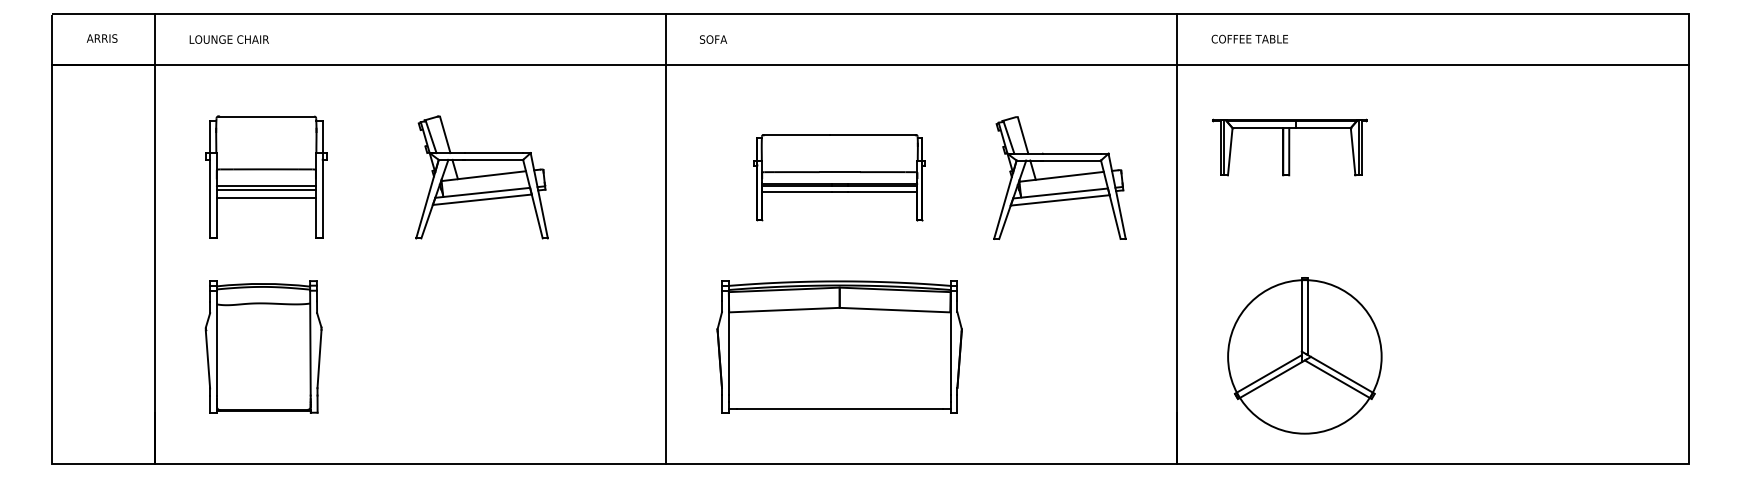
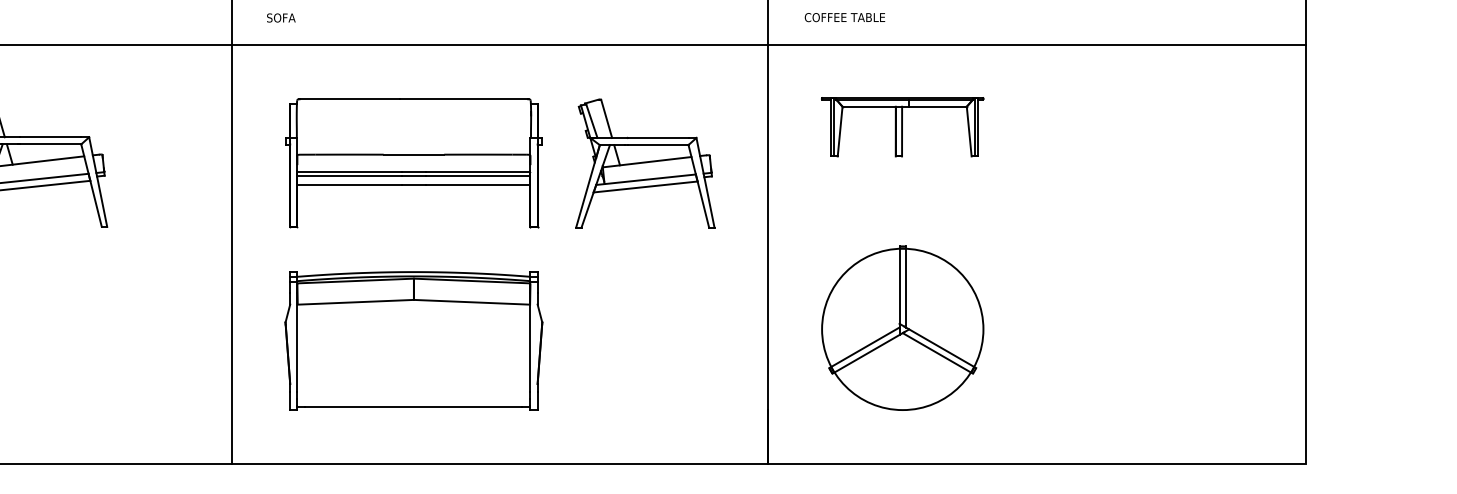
part: (1289, 147) -> (902, 127), moved
part: (839, 177) -> (413, 162), size x1.43
part: (1304, 355) -> (902, 327), moved

